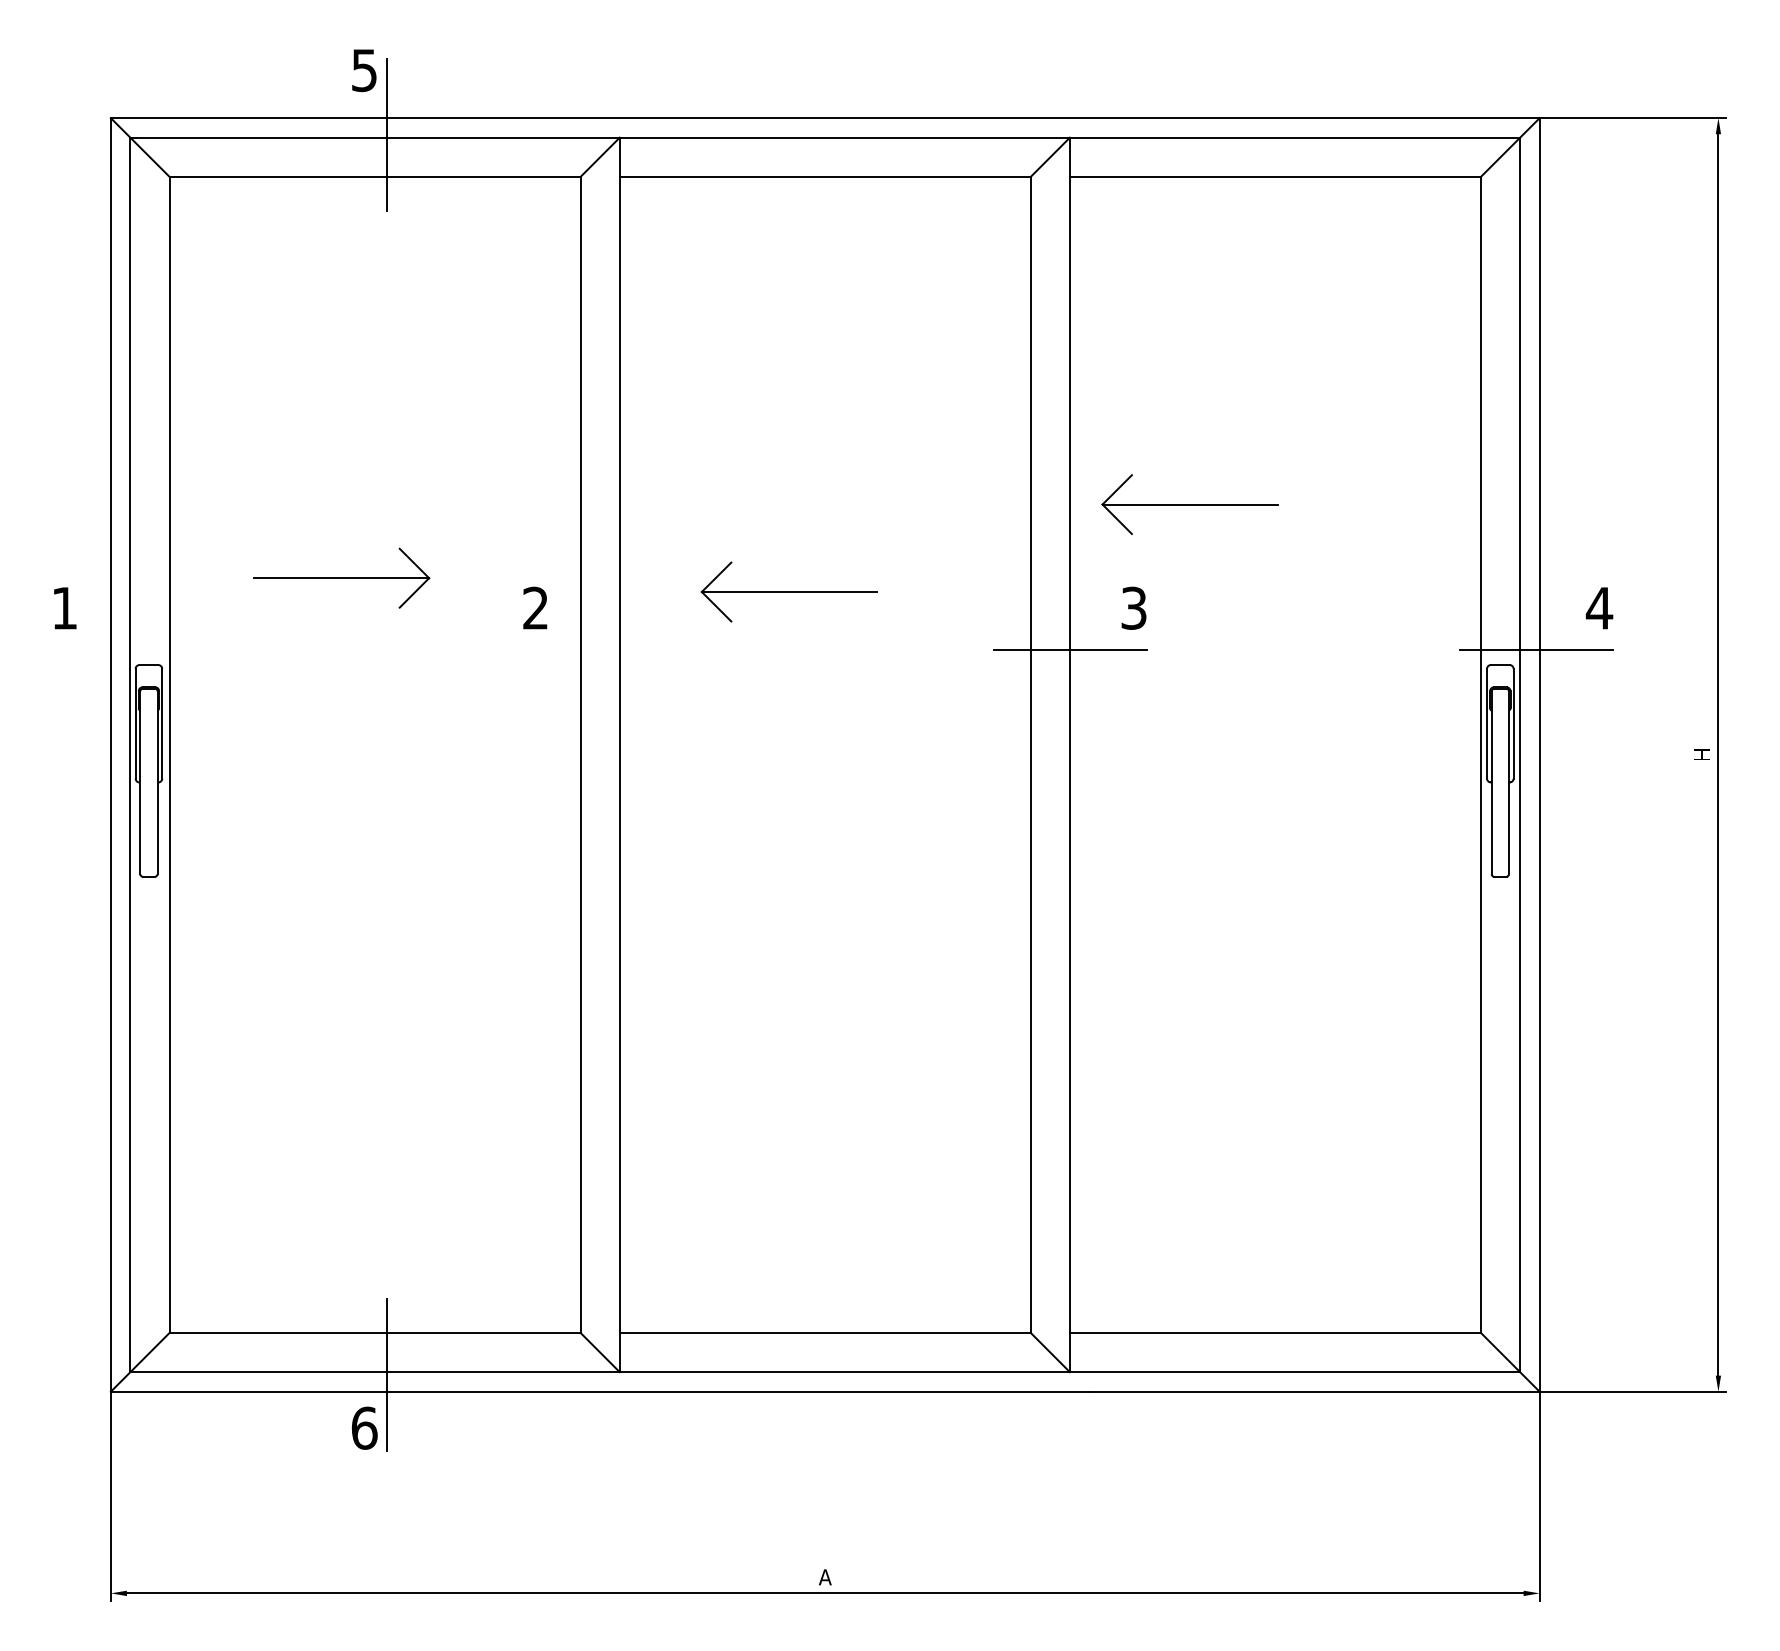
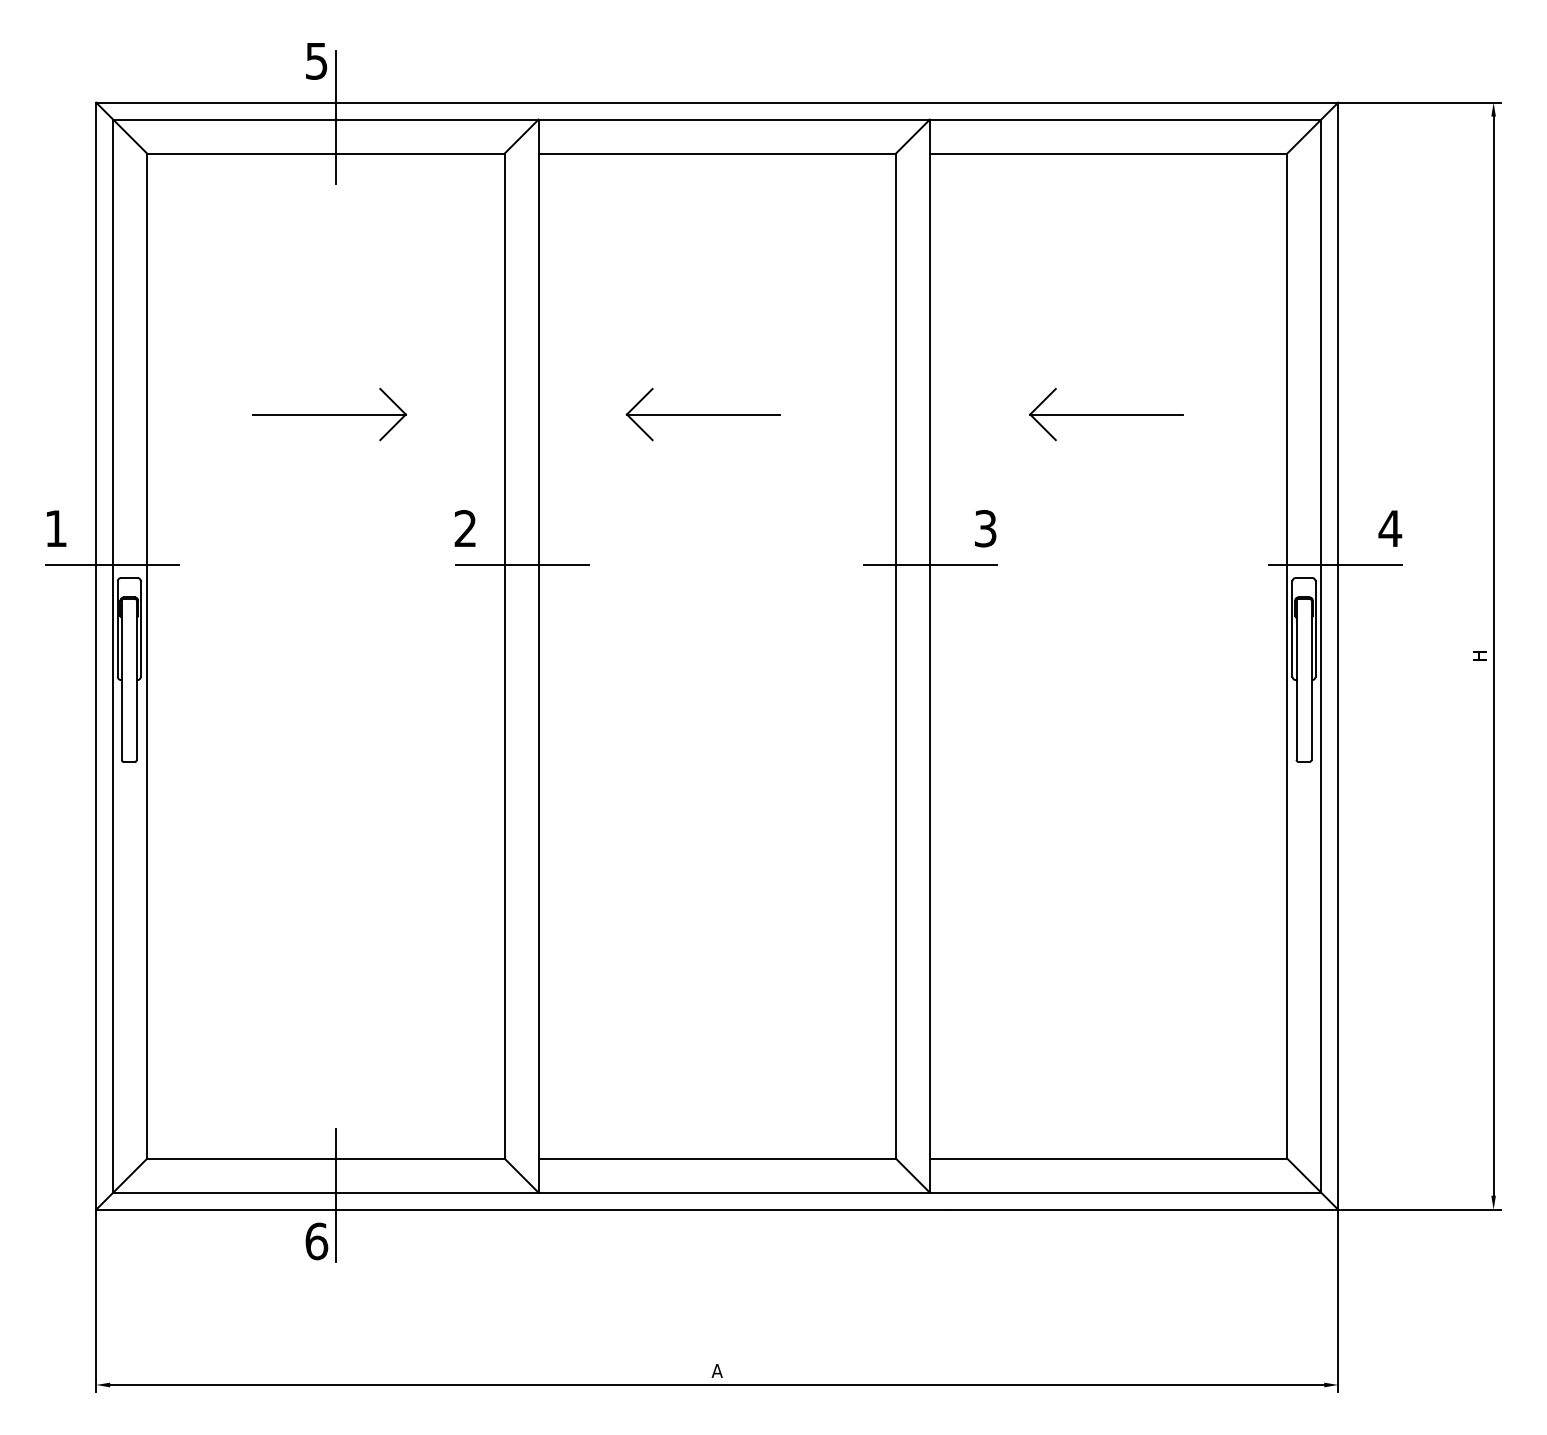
part: (1190, 504) -> (1106, 414), moved
part: (341, 578) -> (329, 414), moved
part: (788, 591) -> (702, 414), moved
line: (129, 649) -> (112, 564), added
line: (600, 649) -> (521, 564), added

